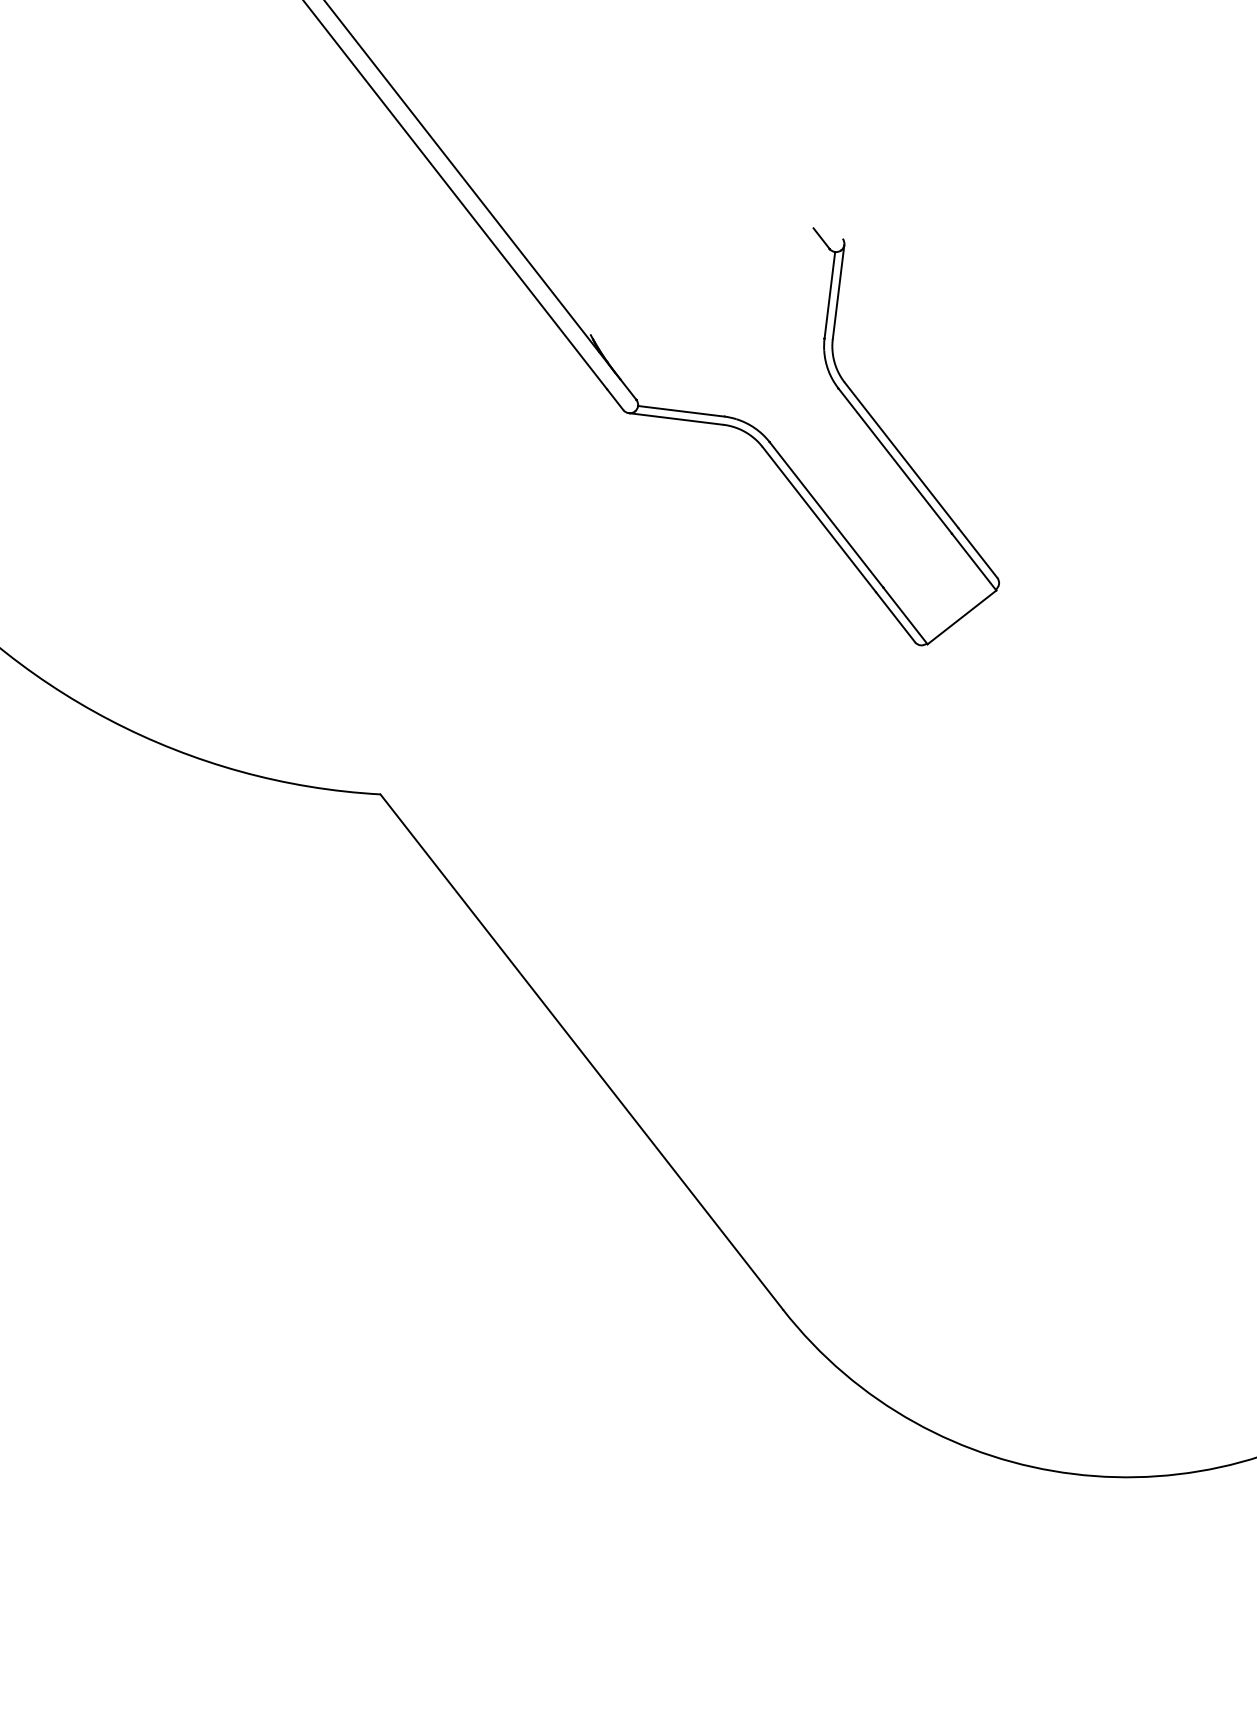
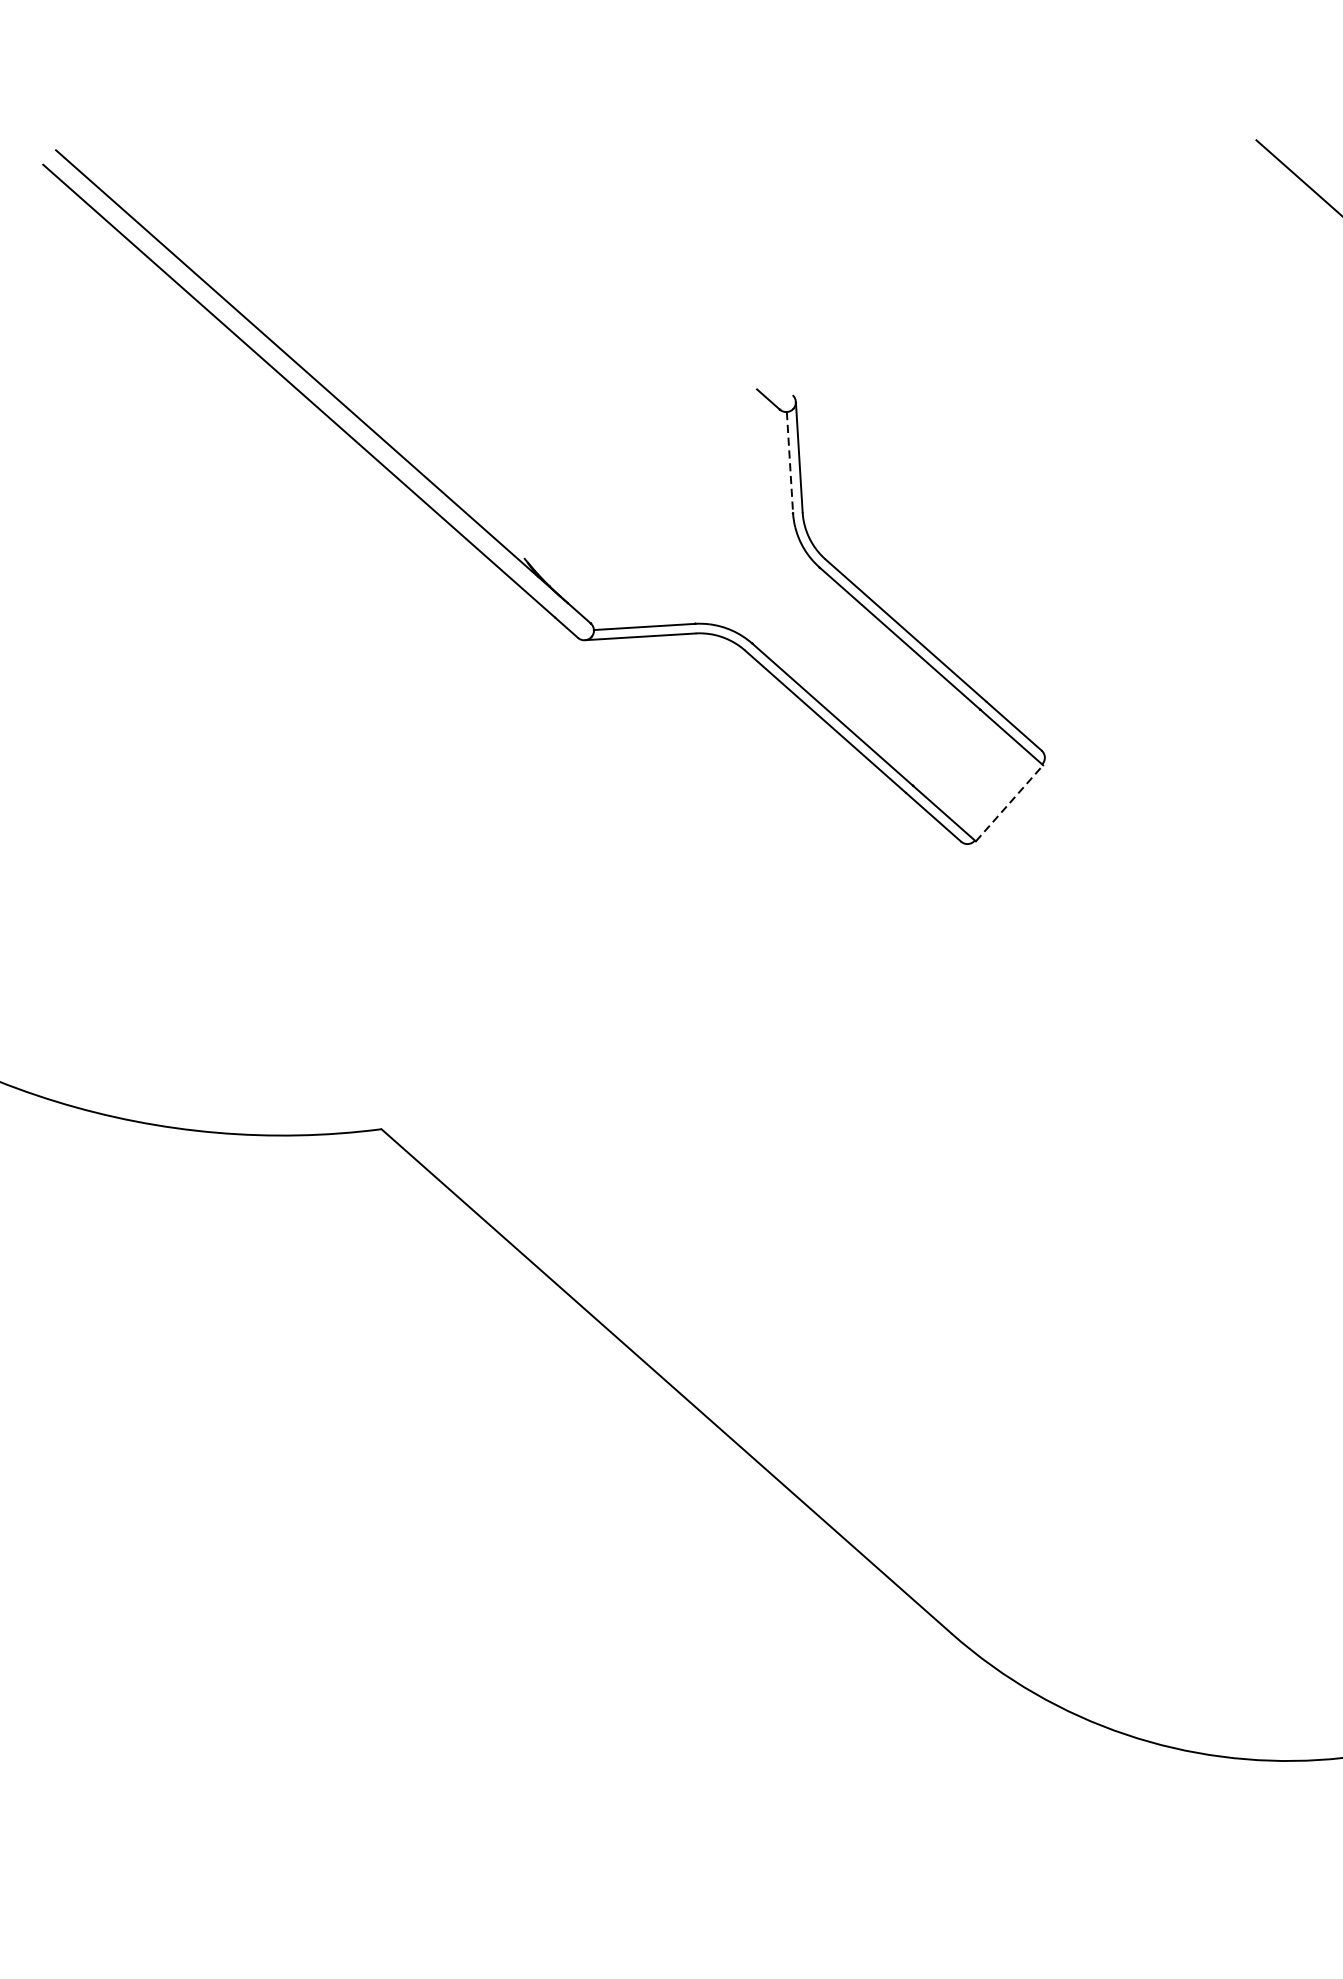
line: (829, 295) -> (789, 462), solid -> dashed
line: (962, 617) -> (1010, 803), solid -> dashed

